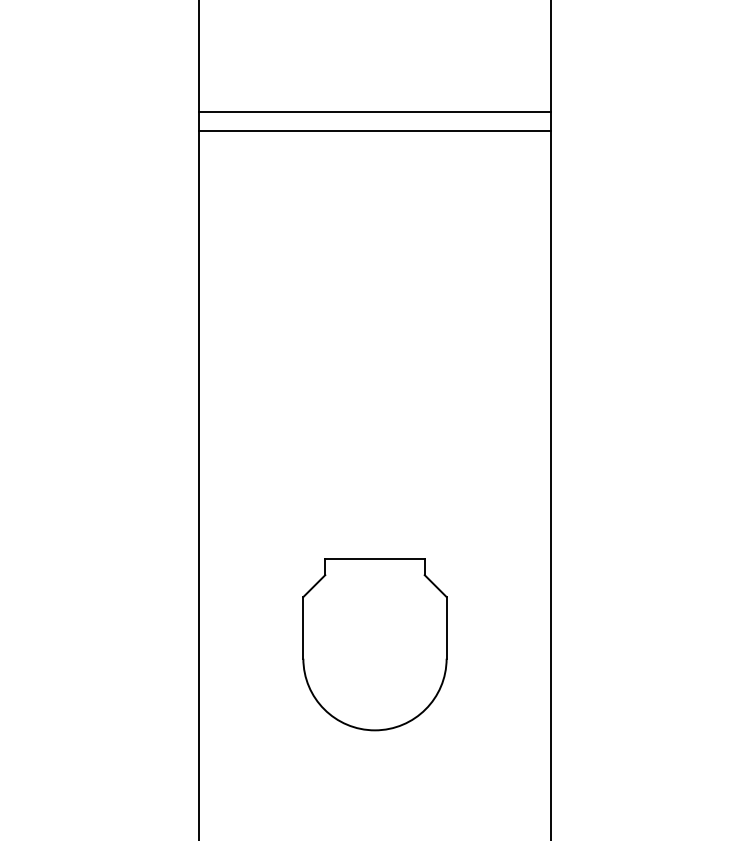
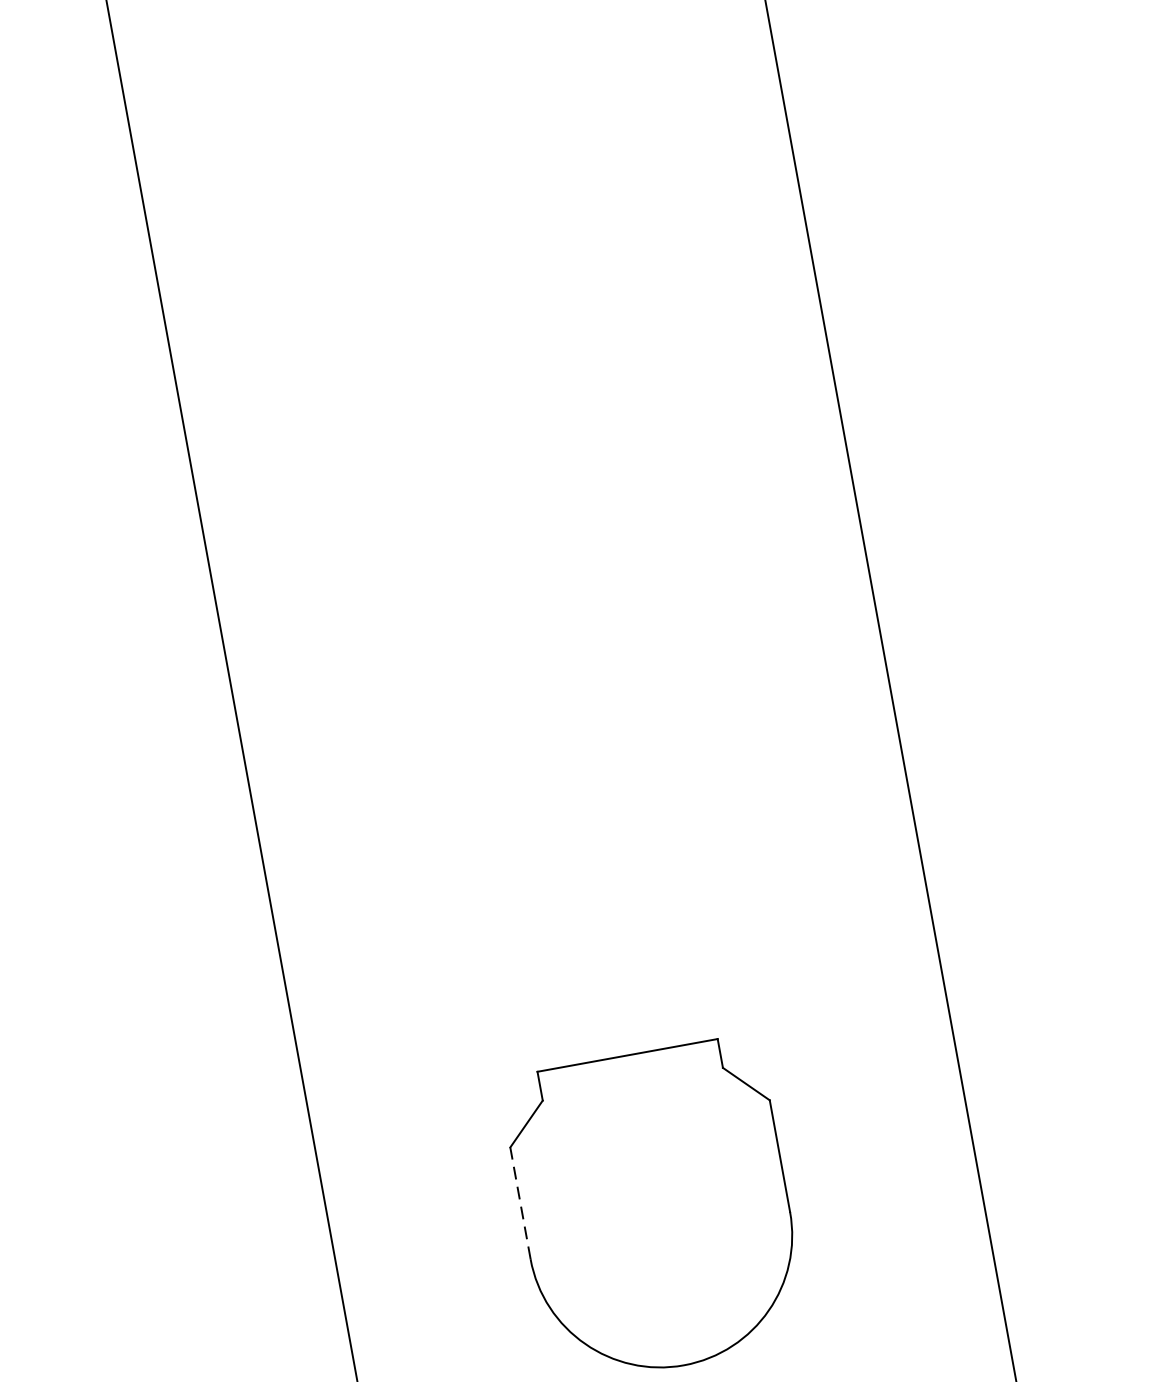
line: (374, 111) -> (479, 244), removed
line: (374, 131) -> (485, 280), removed
line: (303, 627) -> (520, 1202), solid -> dashed

